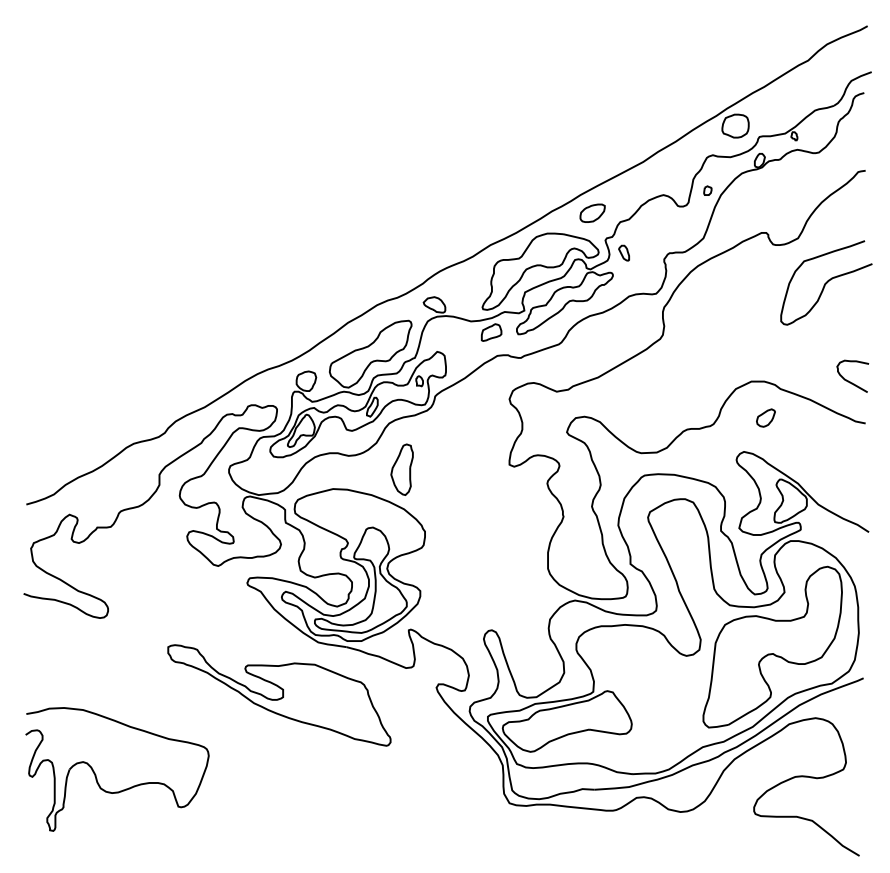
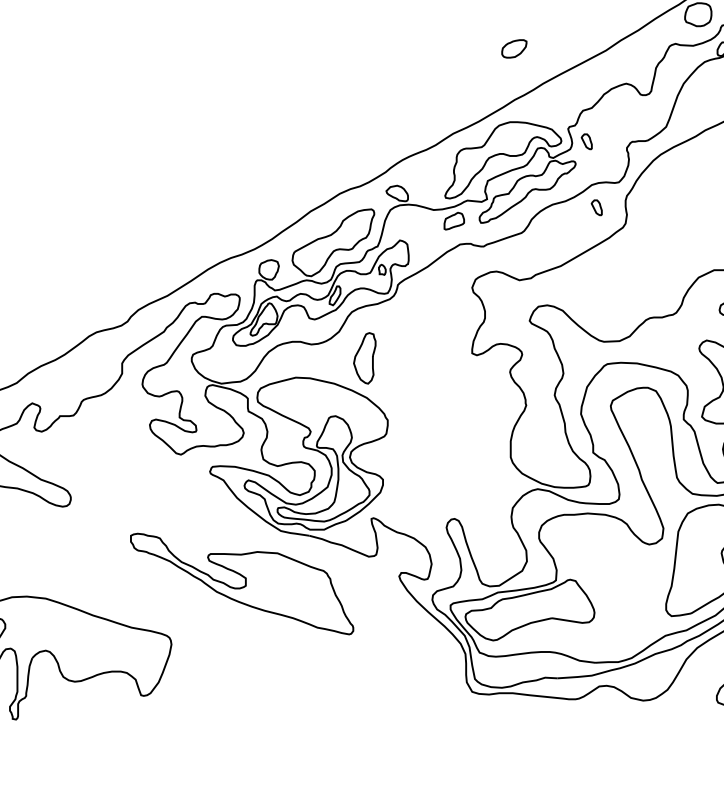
part: (707, 190) -> (670, 79), removed
part: (592, 212) -> (514, 48), moved
part: (633, 318) -> (596, 207), added

